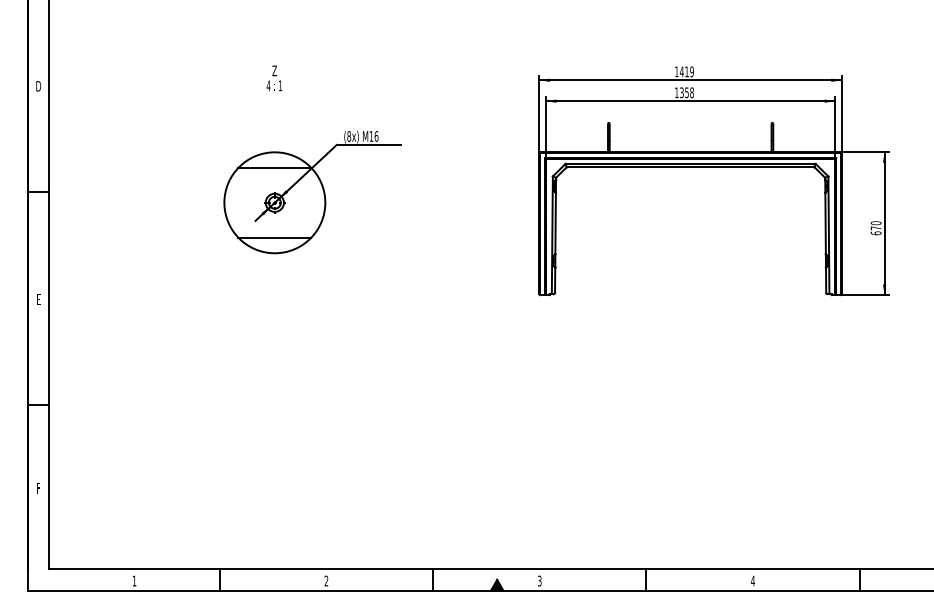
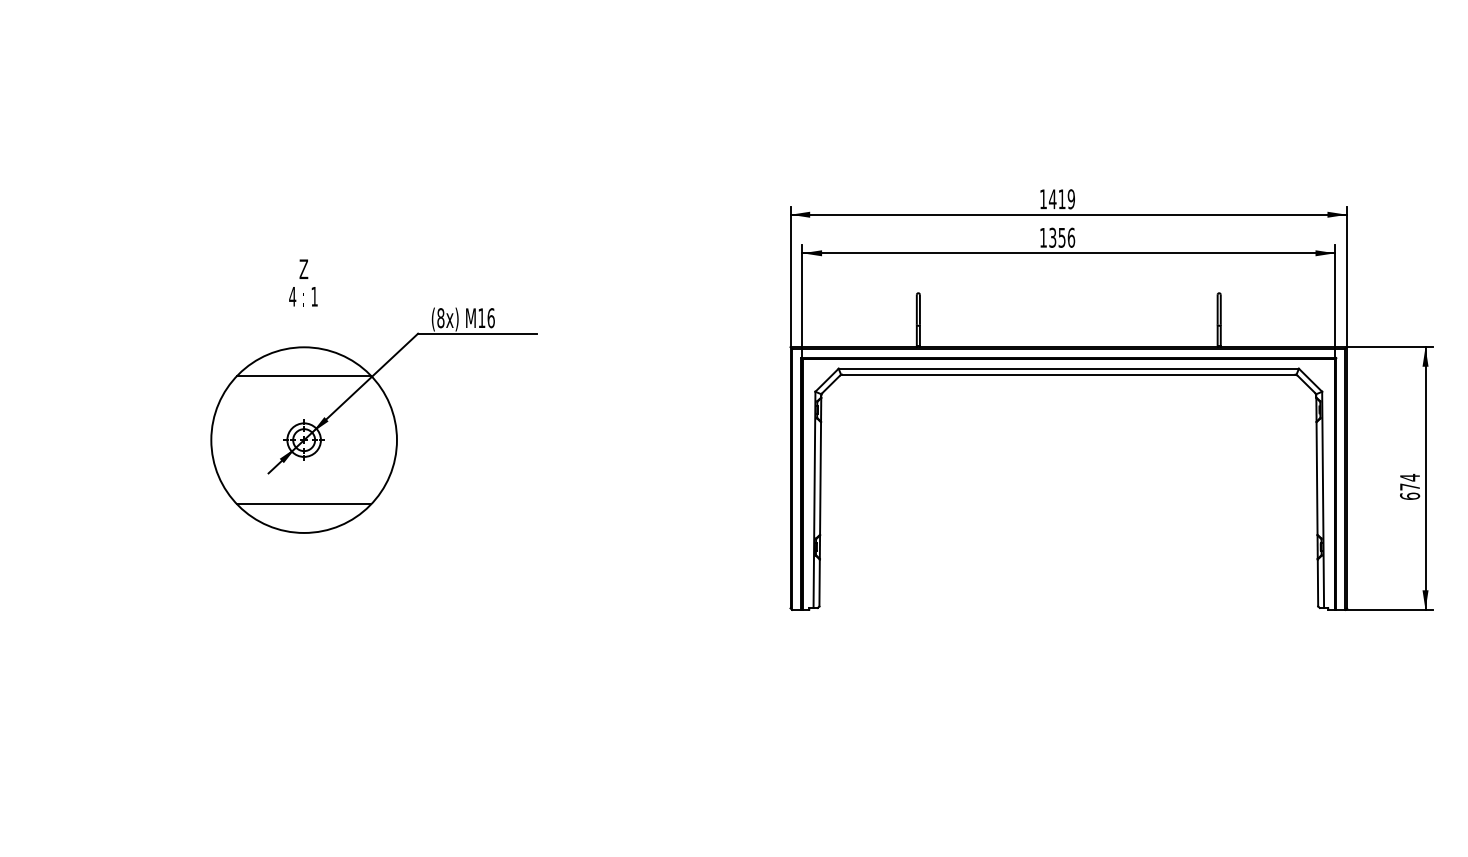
text: (274, 78) -> (303, 283), moved
text: (691, 92) -> (1070, 237), 1358 -> 1356
text: (875, 223) -> (1408, 478), 670 -> 674

